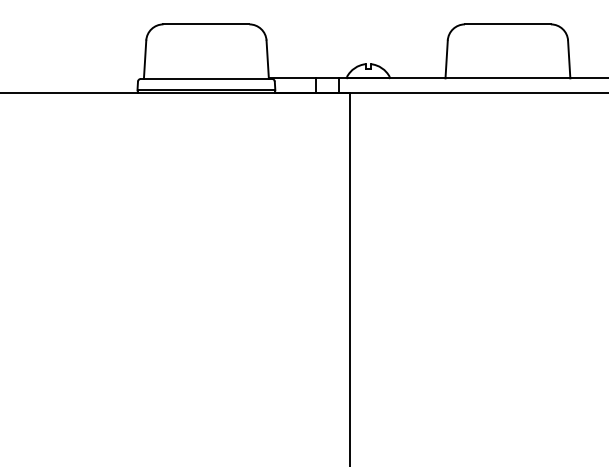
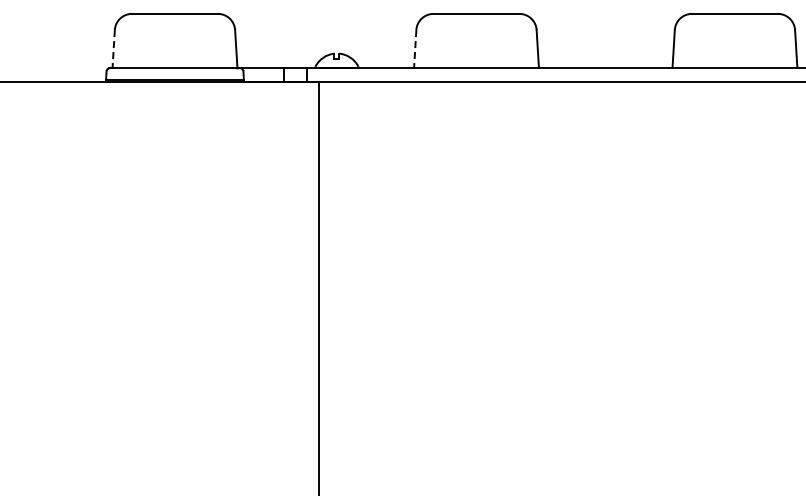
line: (144, 59) -> (113, 49), solid -> dashed
line: (446, 59) -> (415, 49), solid -> dashed

